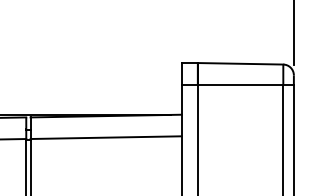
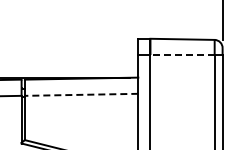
line: (240, 85) -> (182, 55), solid -> dashed
line: (106, 137) -> (81, 94), solid -> dashed

